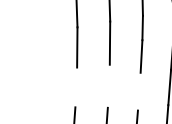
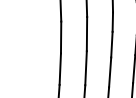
line: (75, 86) -> (59, 68), added
line: (108, 86) -> (85, 68), added
line: (139, 91) -> (110, 72), added

